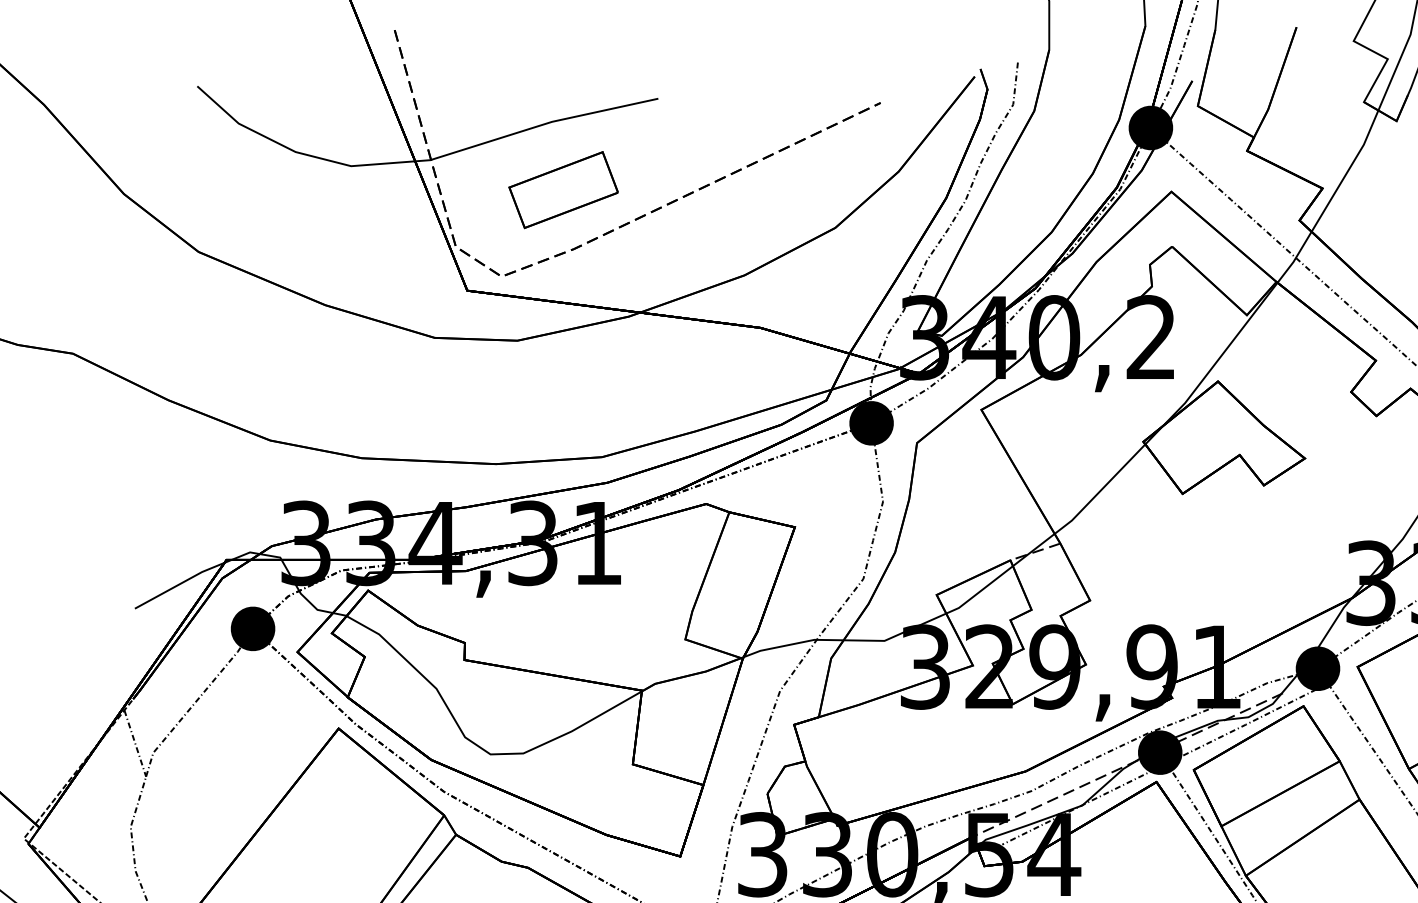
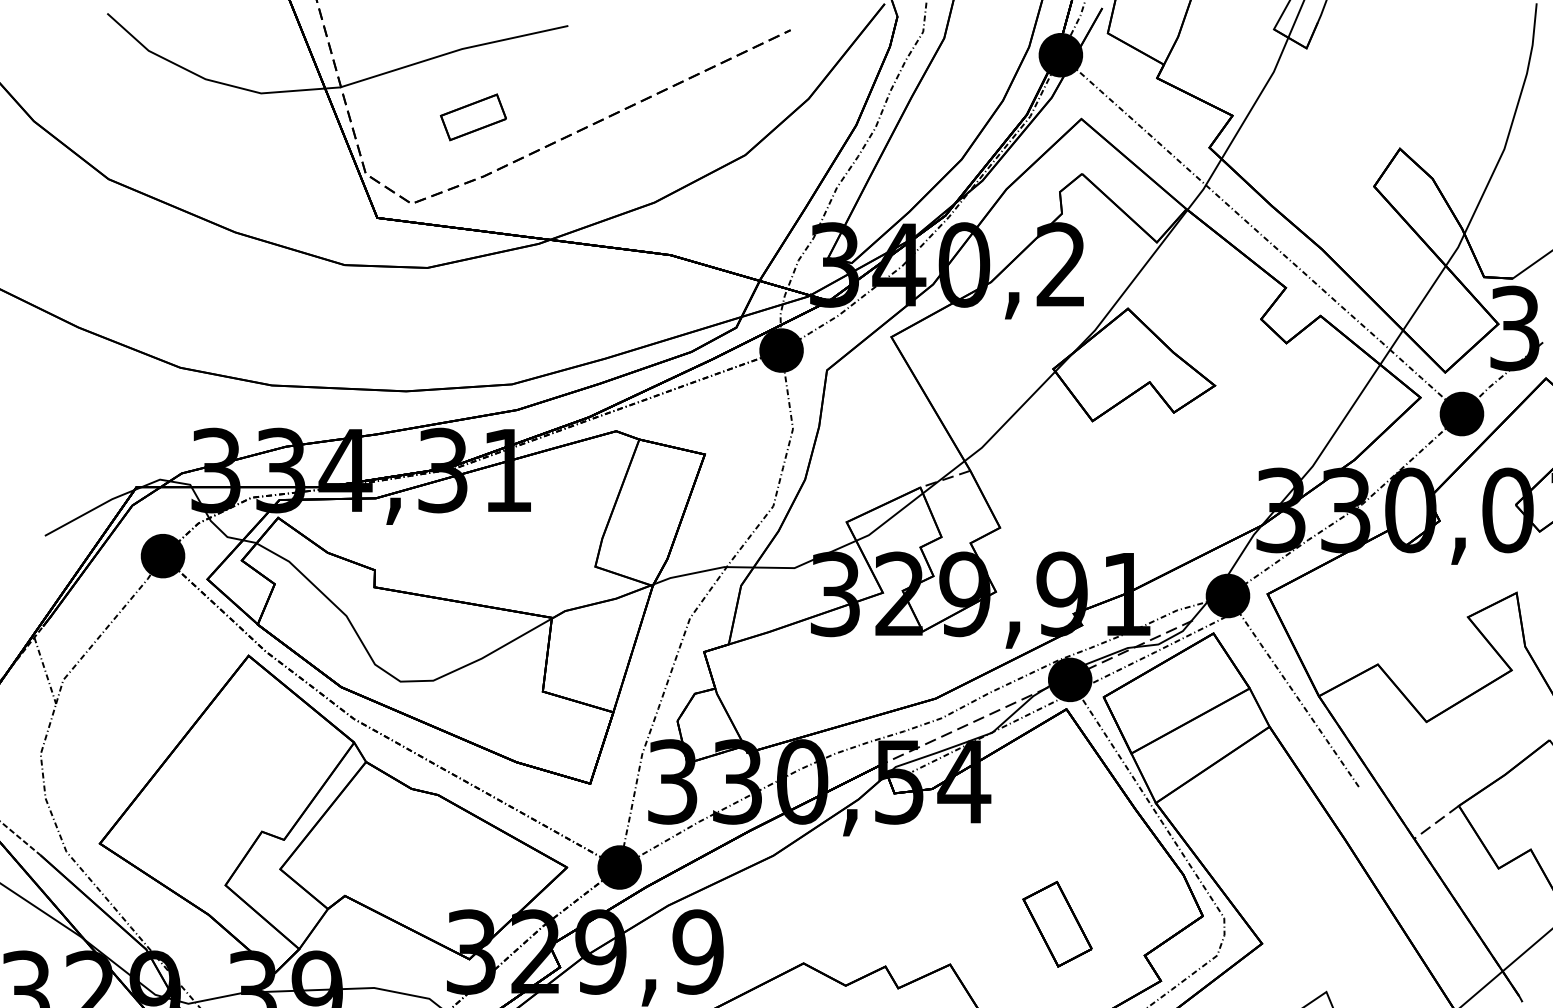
part: (563, 190) -> (473, 117), size x0.6

